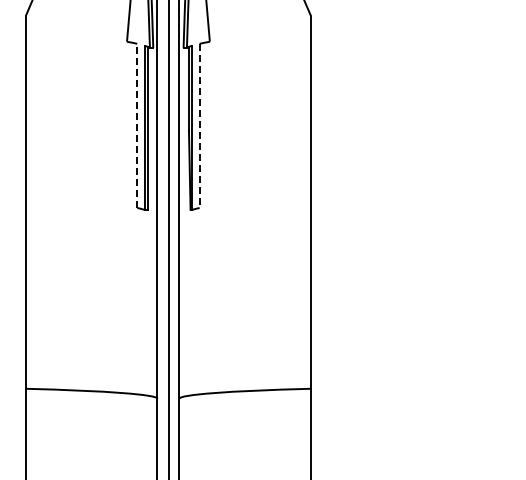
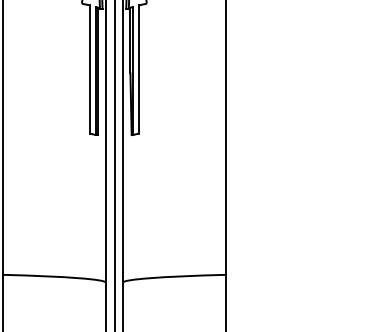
line: (137, 125) -> (90, 69), dashed -> solid
line: (199, 126) -> (138, 69), dashed -> solid

